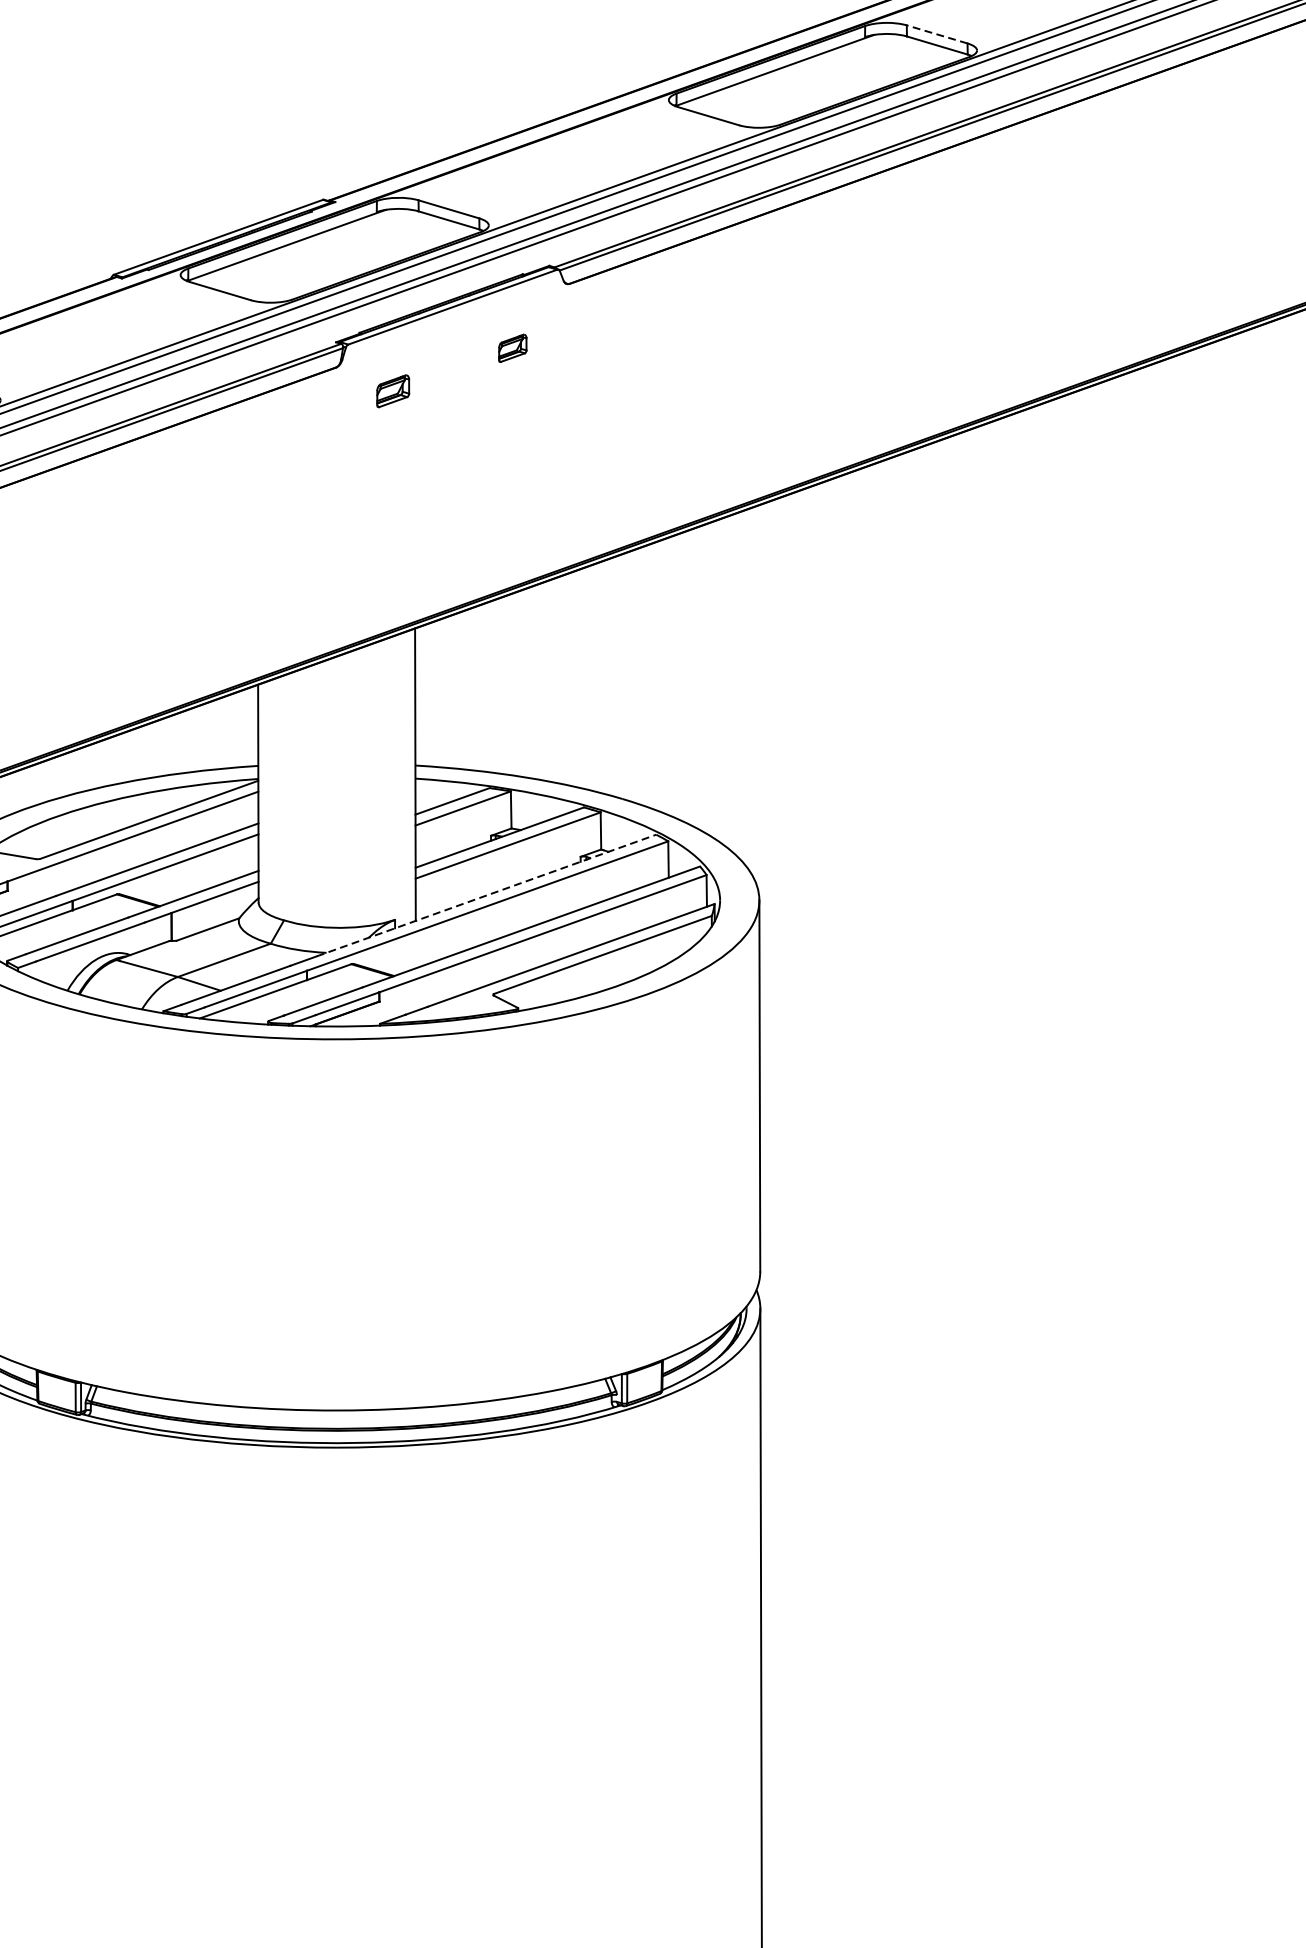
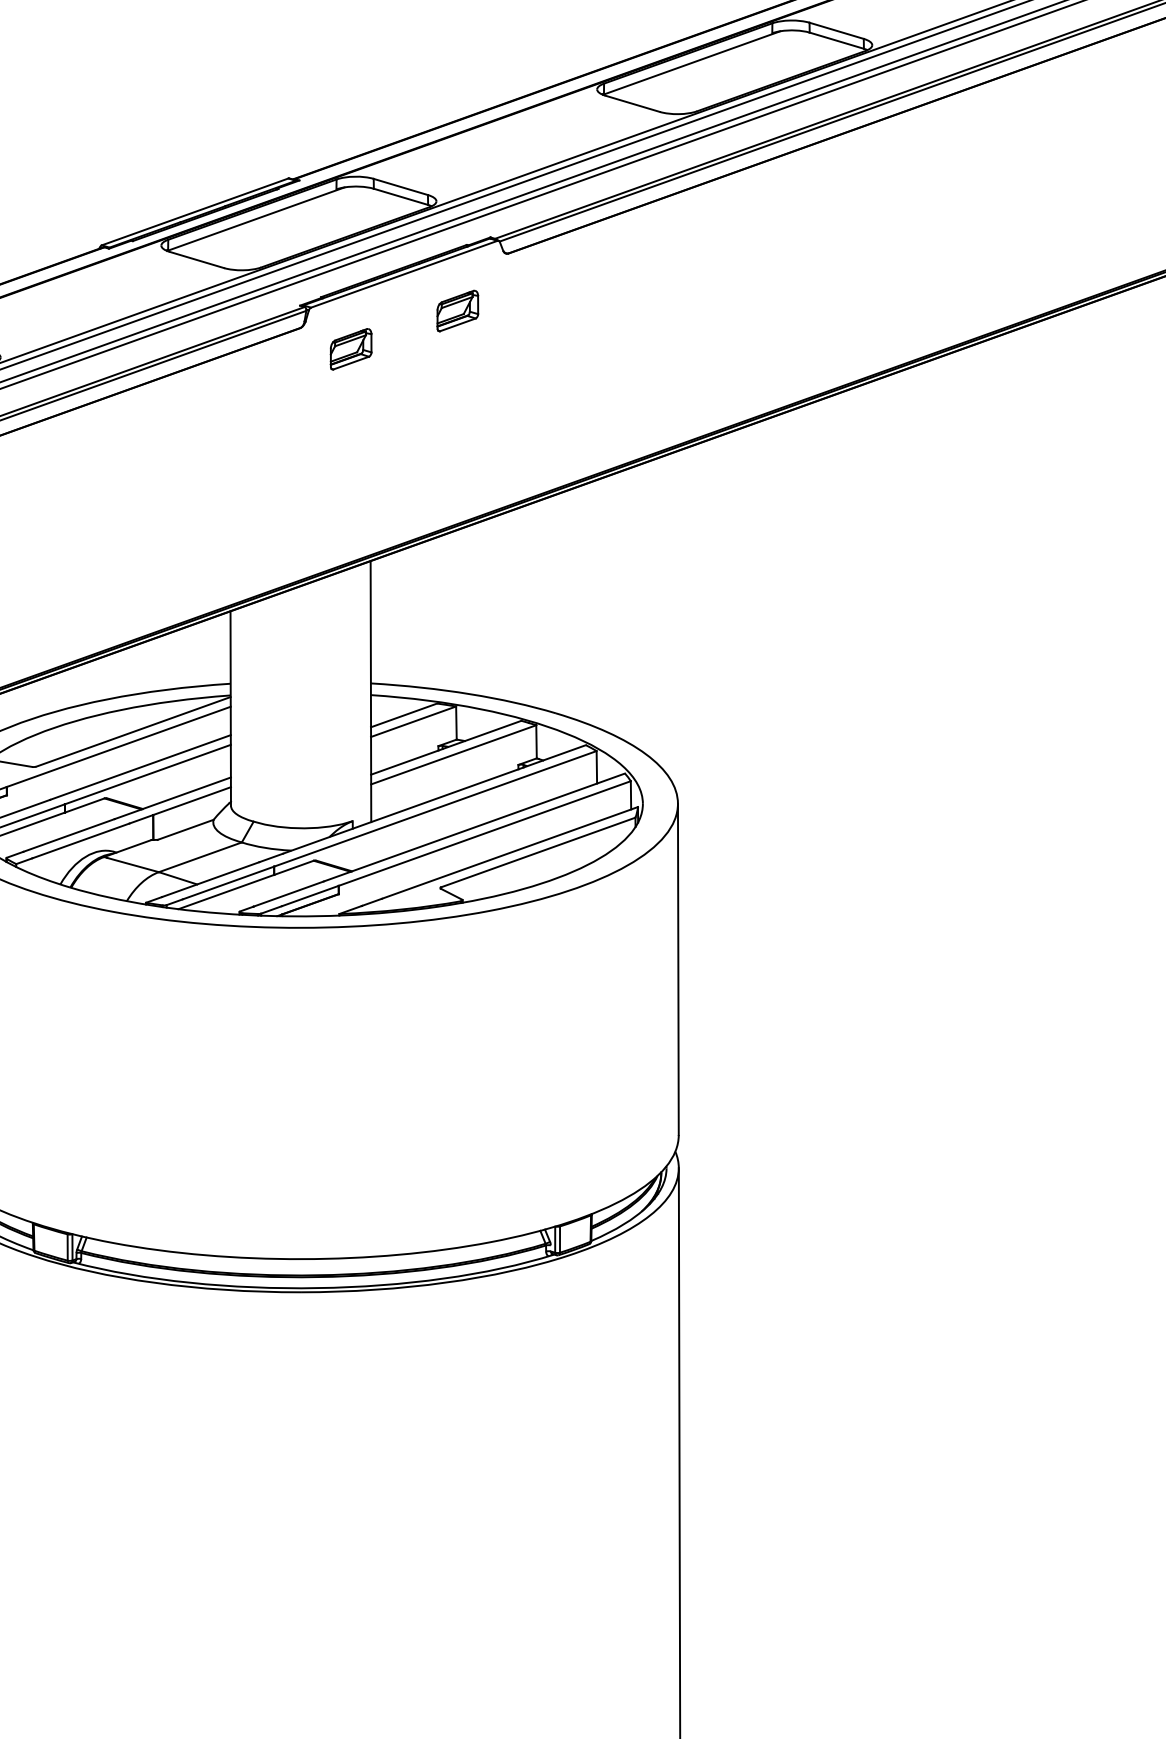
line: (936, 34) -> (836, 30), dashed -> solid
part: (512, 347) -> (457, 310), size x1.67
part: (392, 391) -> (350, 349), size x1.43
line: (486, 895) -> (434, 799), dashed -> solid

